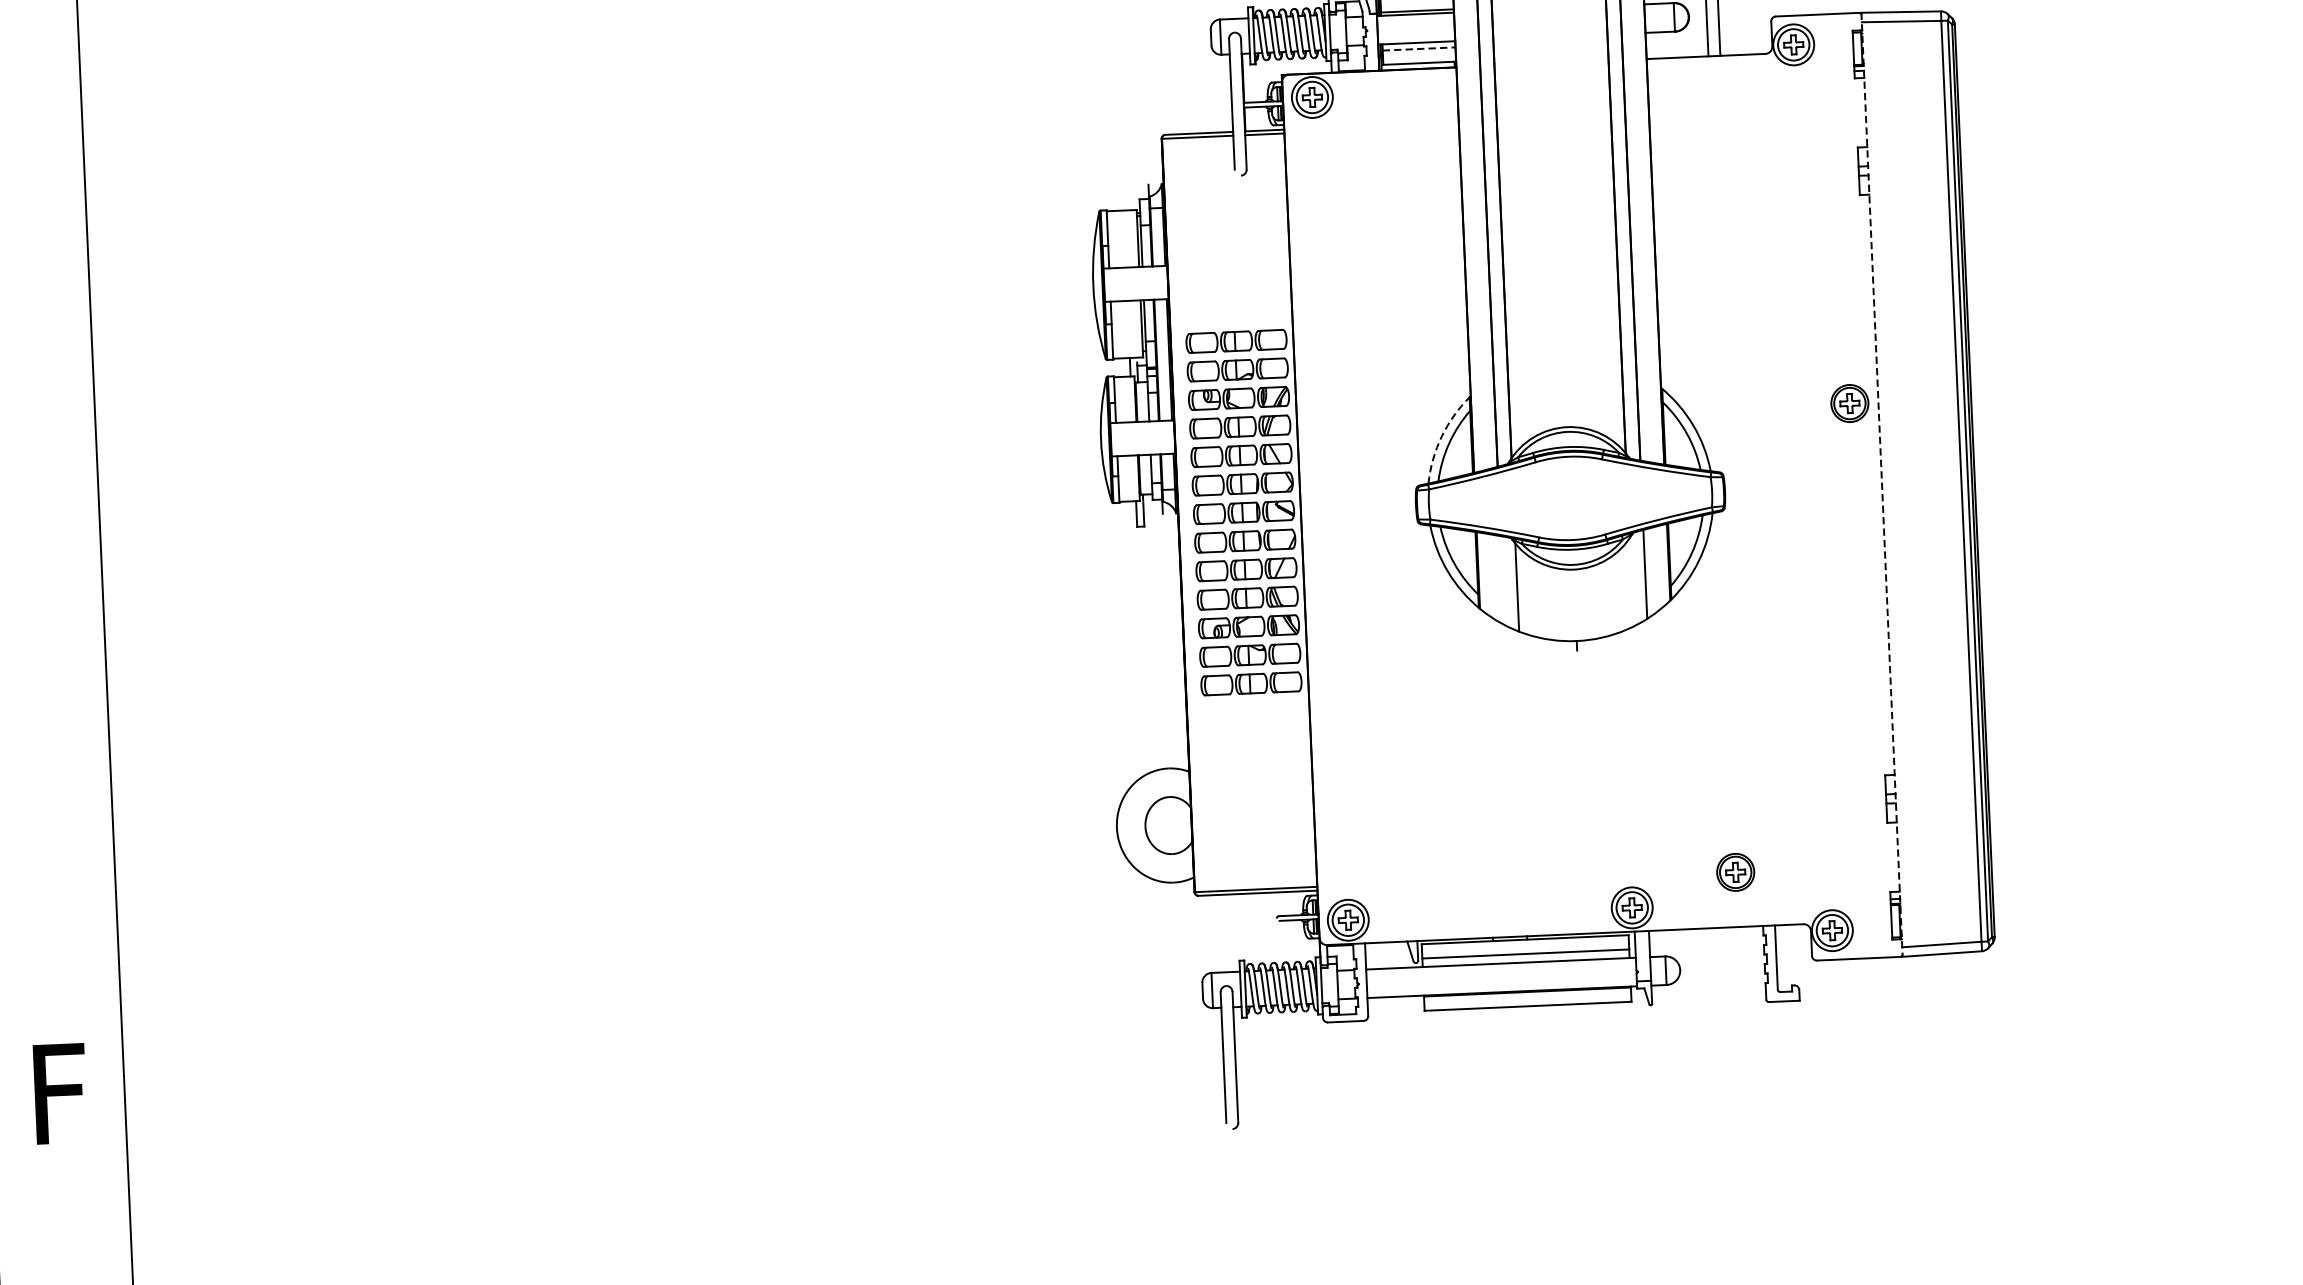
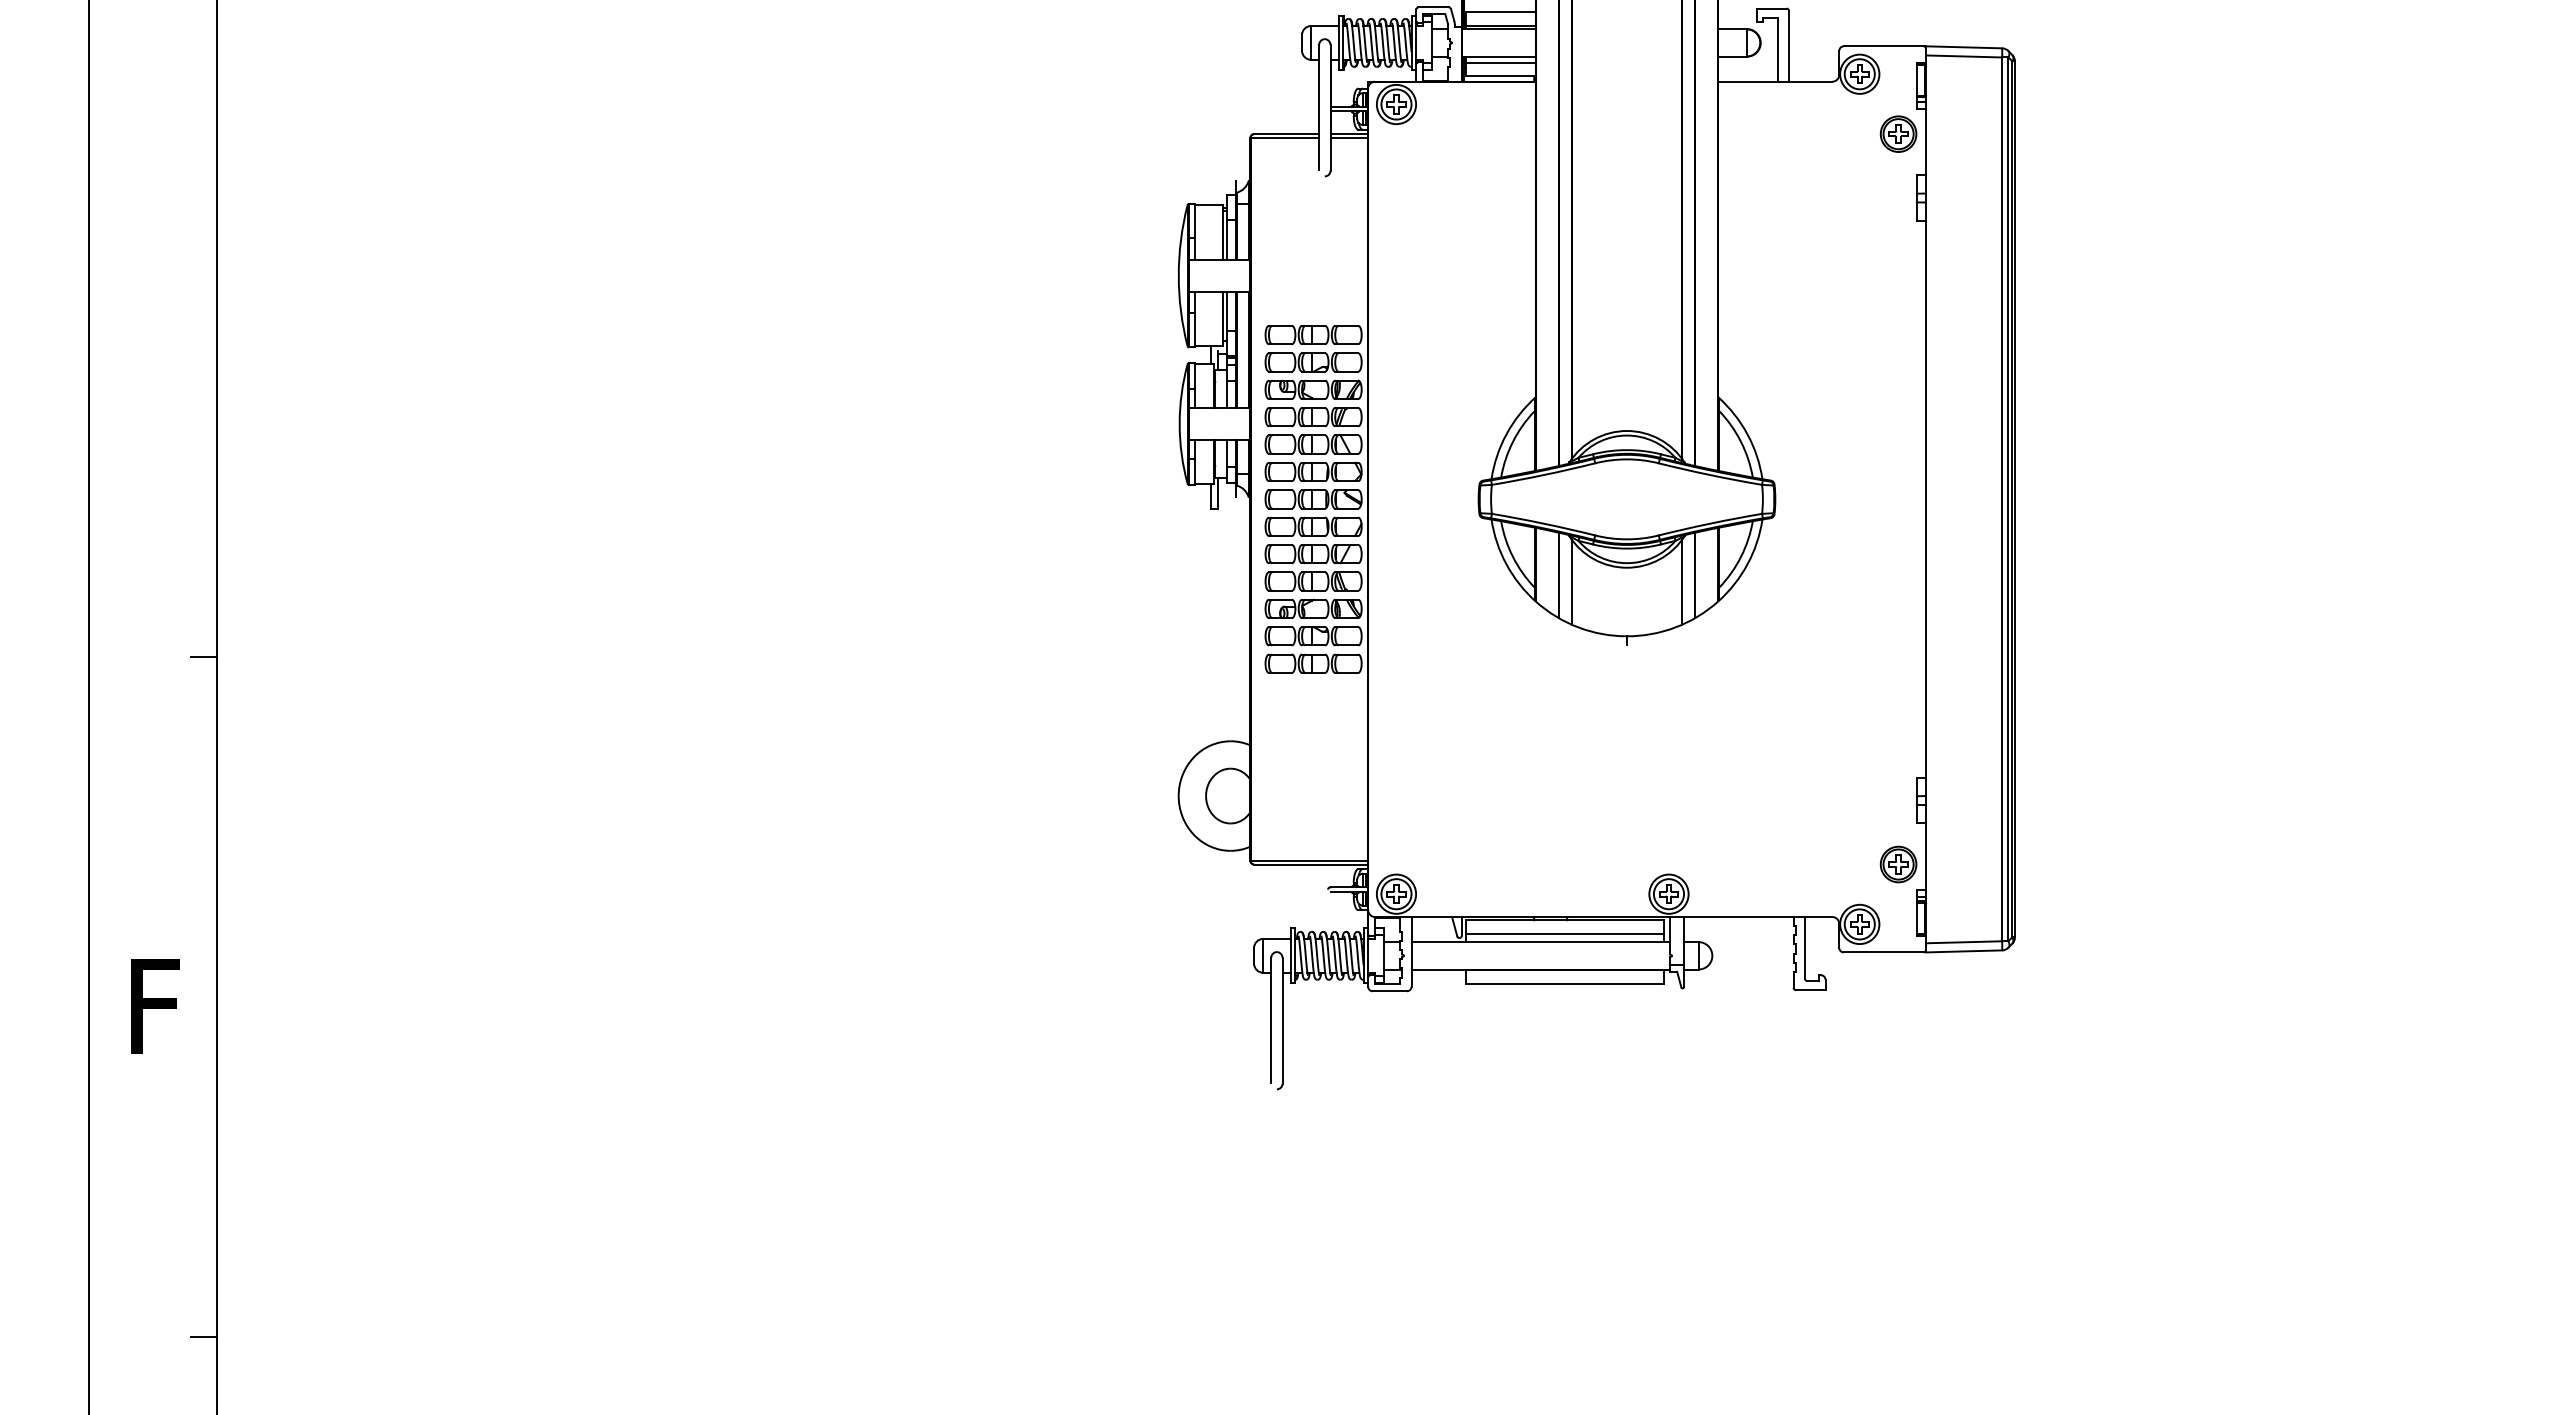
line: (1418, 48) -> (1500, 62), dashed -> solid
part: (1849, 402) -> (1898, 133), moved
arc: (1442, 436) -> (1506, 434), dashed -> solid
line: (1881, 484) -> (1925, 499), dashed -> solid
line: (1502, 579) -> (1558, 574), added
line: (1631, 581) -> (1681, 581), added
line: (94, 726) -> (203, 656), added
part: (1735, 872) -> (1898, 864), moved

